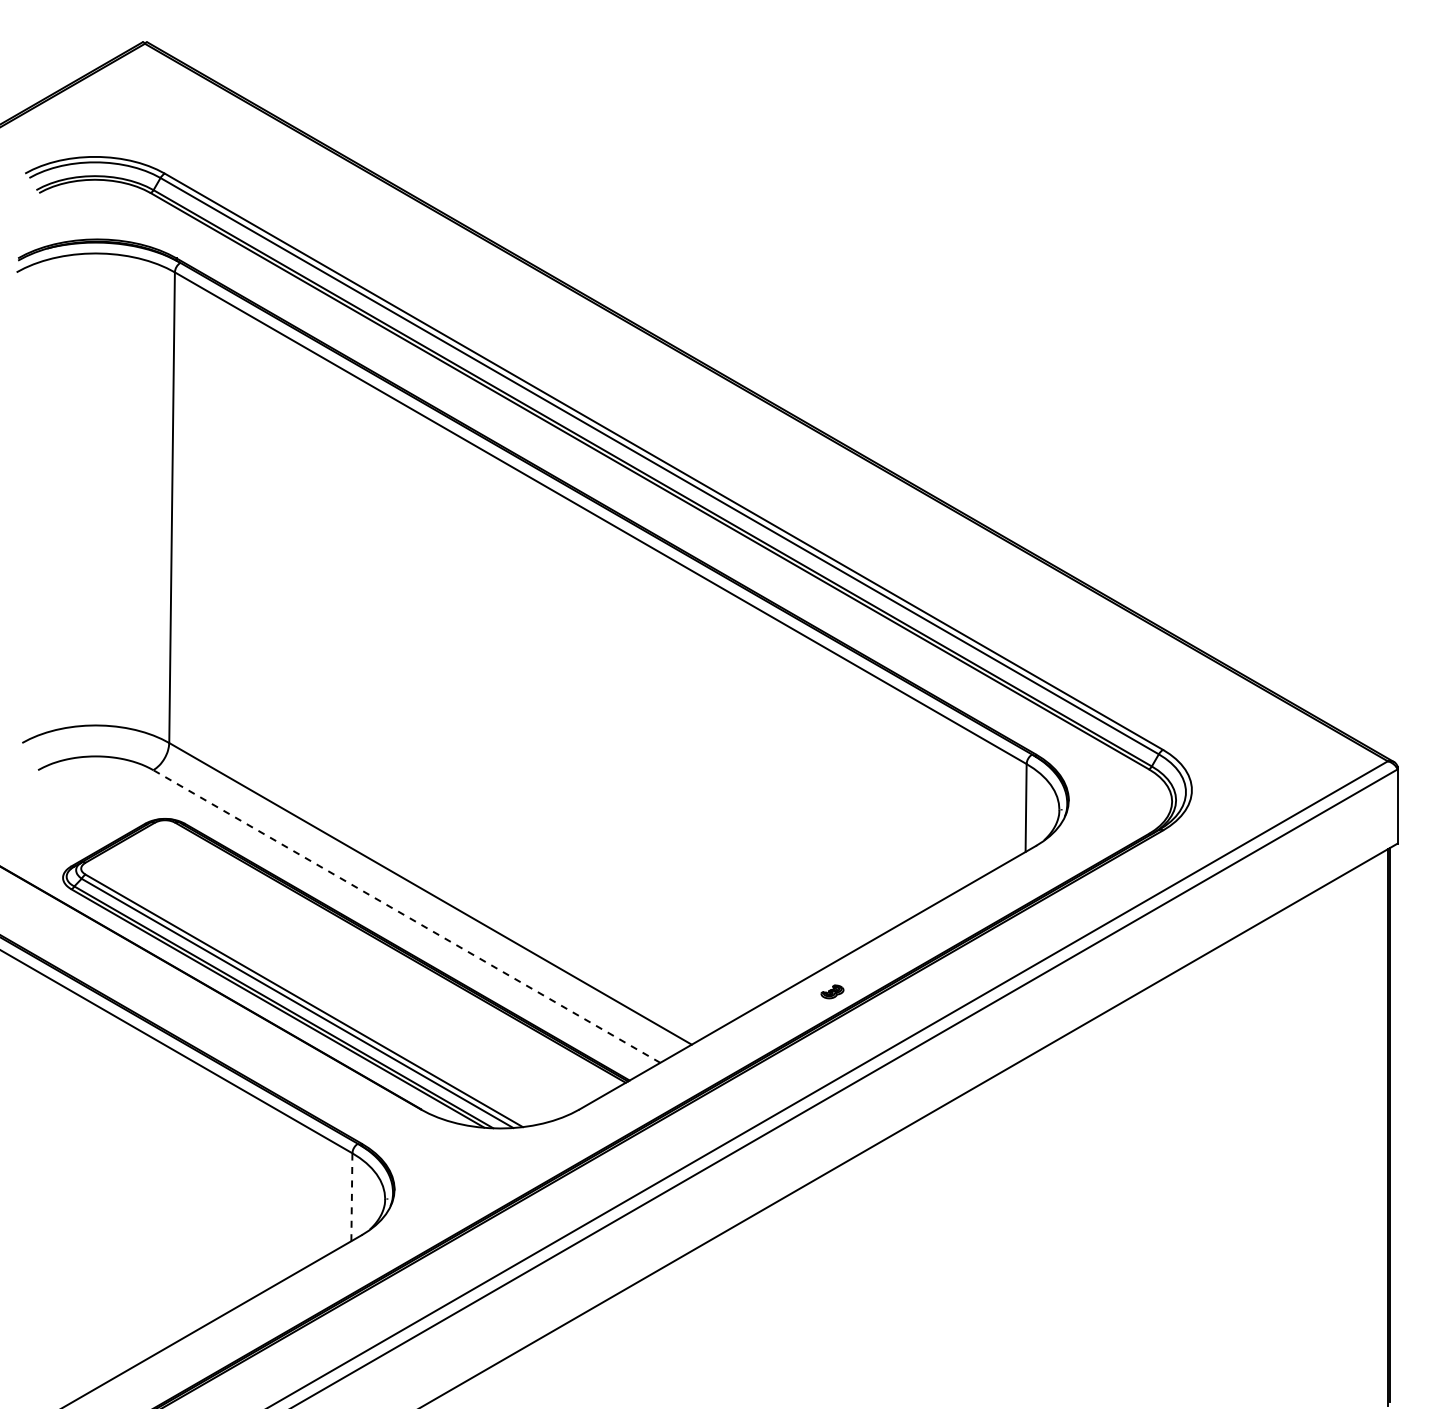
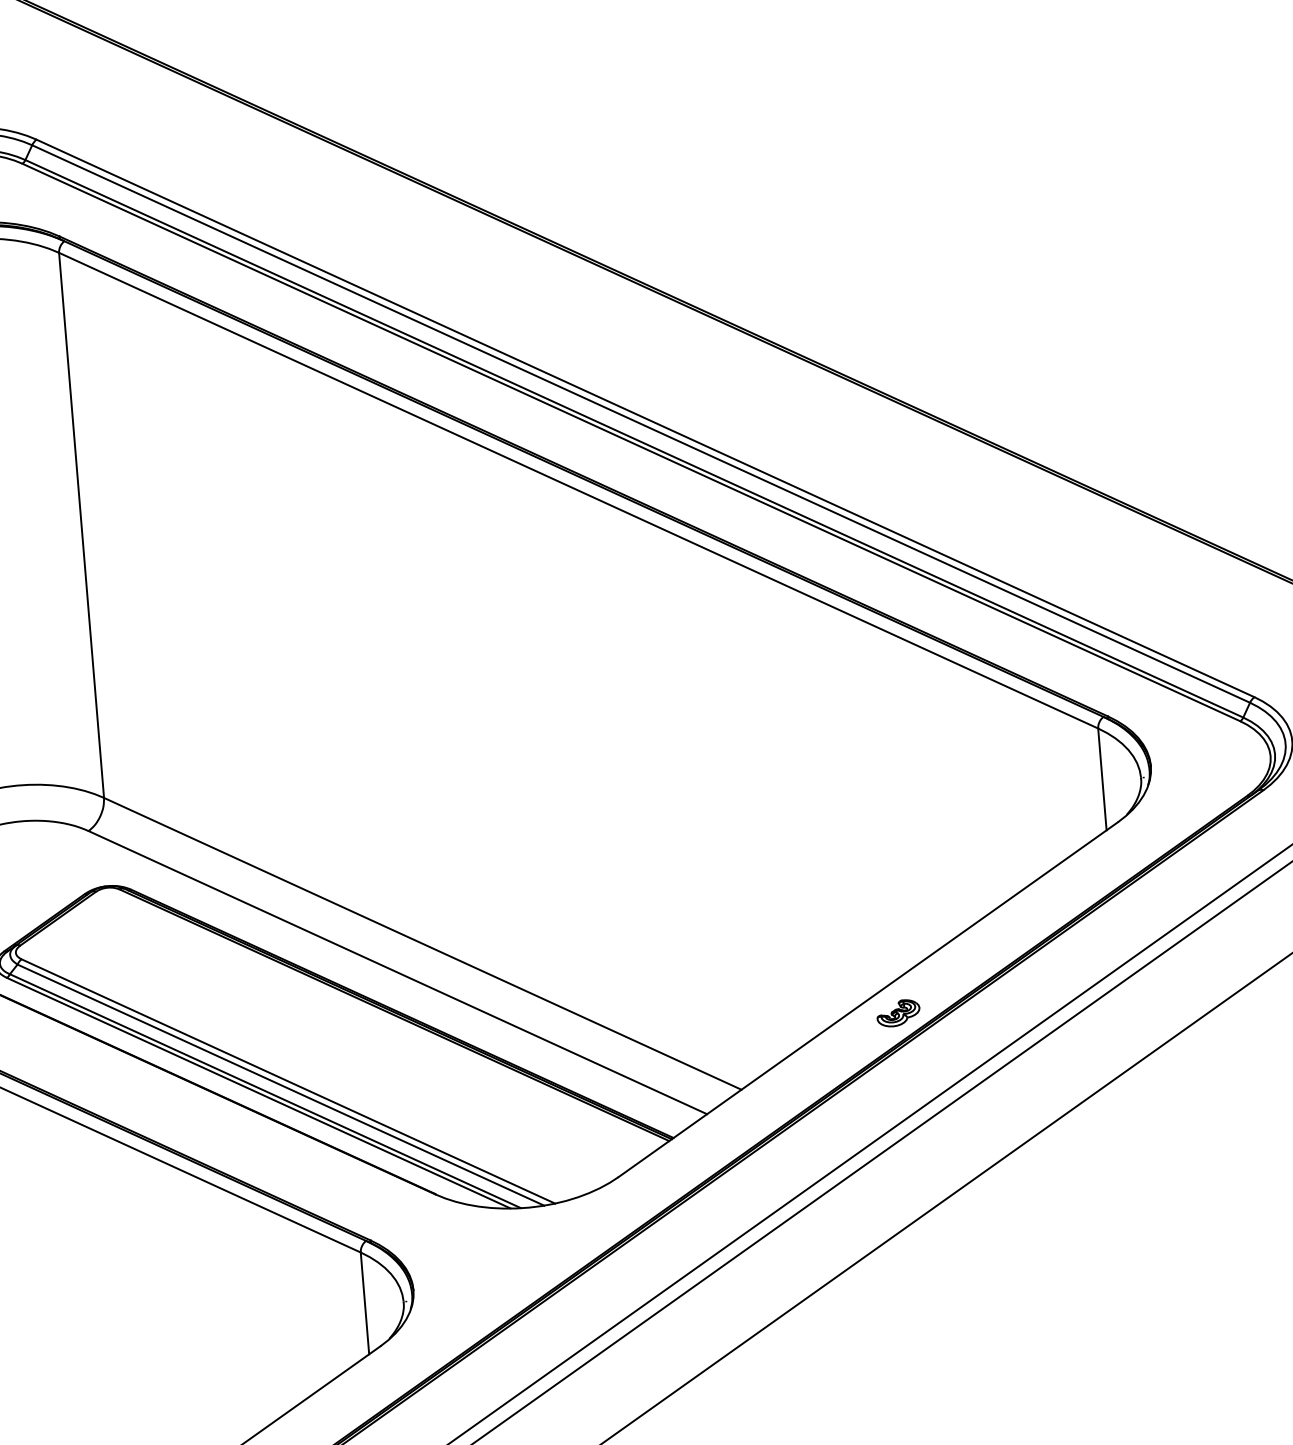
line: (406, 916) -> (397, 972), dashed -> solid
part: (832, 991) -> (898, 1012), size x1.67
line: (351, 1197) -> (364, 1303), dashed -> solid

